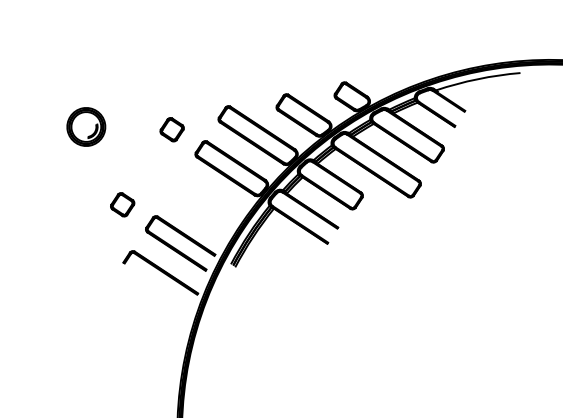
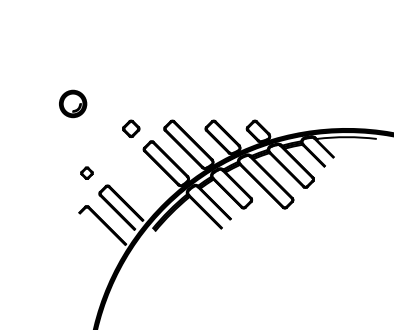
part: (86, 126) -> (73, 103), moved
part: (122, 205) -> (86, 173), size x0.7

